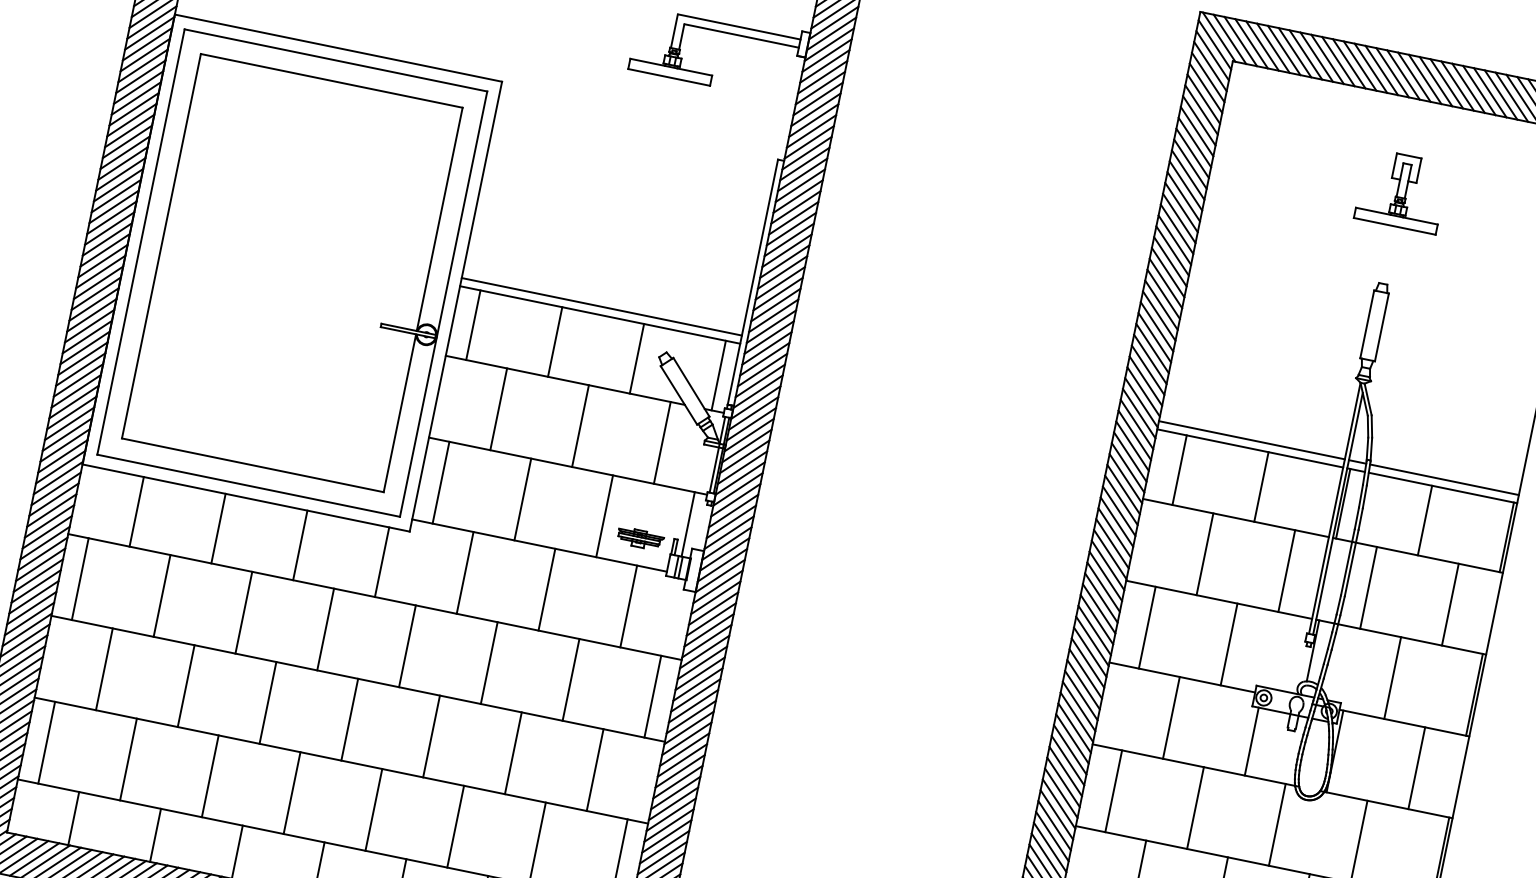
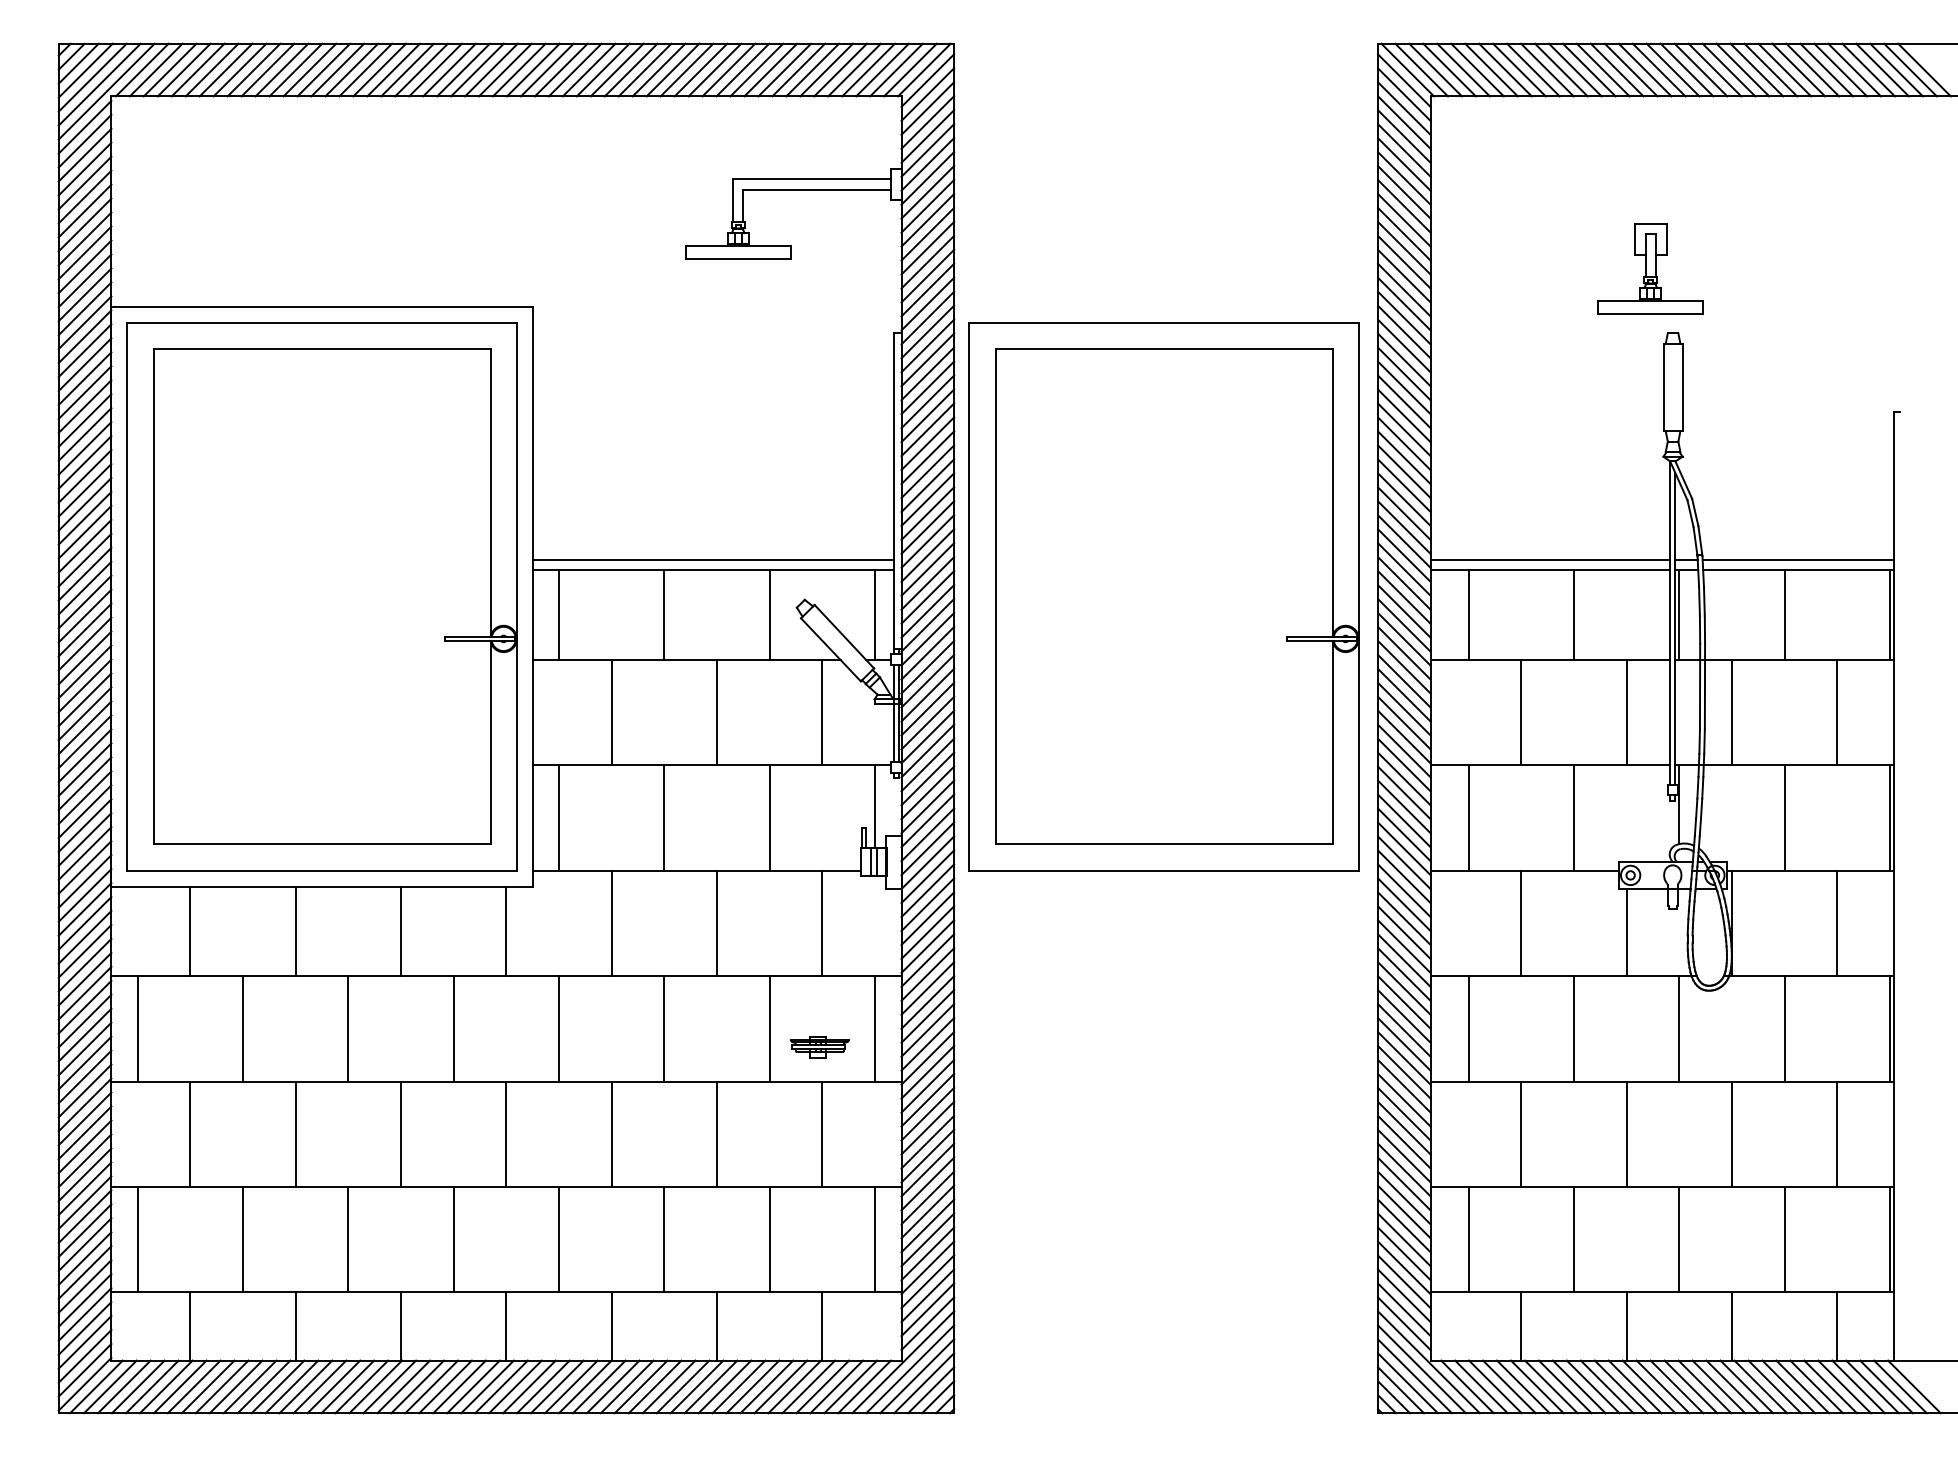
part: (1401, 190) -> (1650, 268), moved
part: (945, 406) -> (1163, 596), added
part: (640, 539) -> (819, 1047), moved

